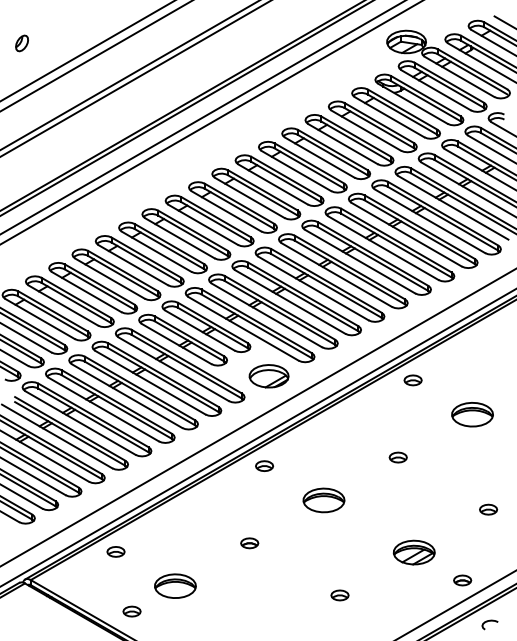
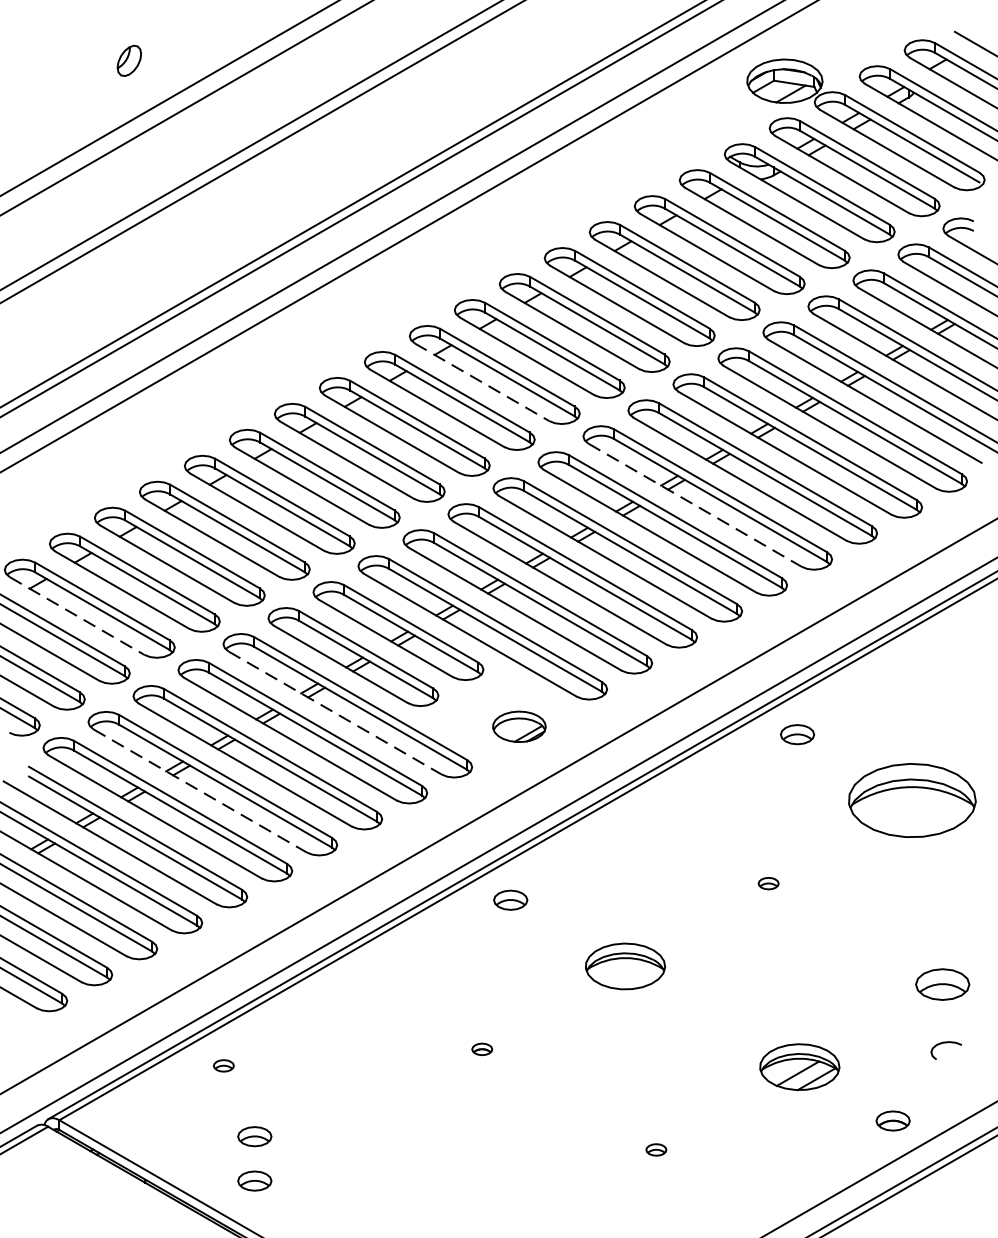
part: (21, 43) -> (128, 60), moved
line: (250, 198) -> (483, 383), solid -> dashed
line: (360, 261) -> (695, 505), solid -> dashed
line: (40, 319) -> (78, 617), solid -> dashed
line: (173, 369) -> (334, 713), solid -> dashed
part: (268, 376) -> (518, 727), size x0.7
line: (103, 409) -> (199, 790), solid -> dashed
part: (472, 414) -> (912, 800), size x1.6
part: (397, 457) -> (767, 883), size x0.6
part: (488, 509) -> (943, 983), size x1.6
part: (249, 543) -> (481, 1049), size x0.6
part: (115, 551) -> (222, 1065), size x0.6
part: (175, 585) -> (338, 1130), removed
part: (131, 588) -> (253, 1136), added
part: (339, 595) -> (655, 1149), size x0.6
curve: (487, 622) -> (941, 1045), moved

